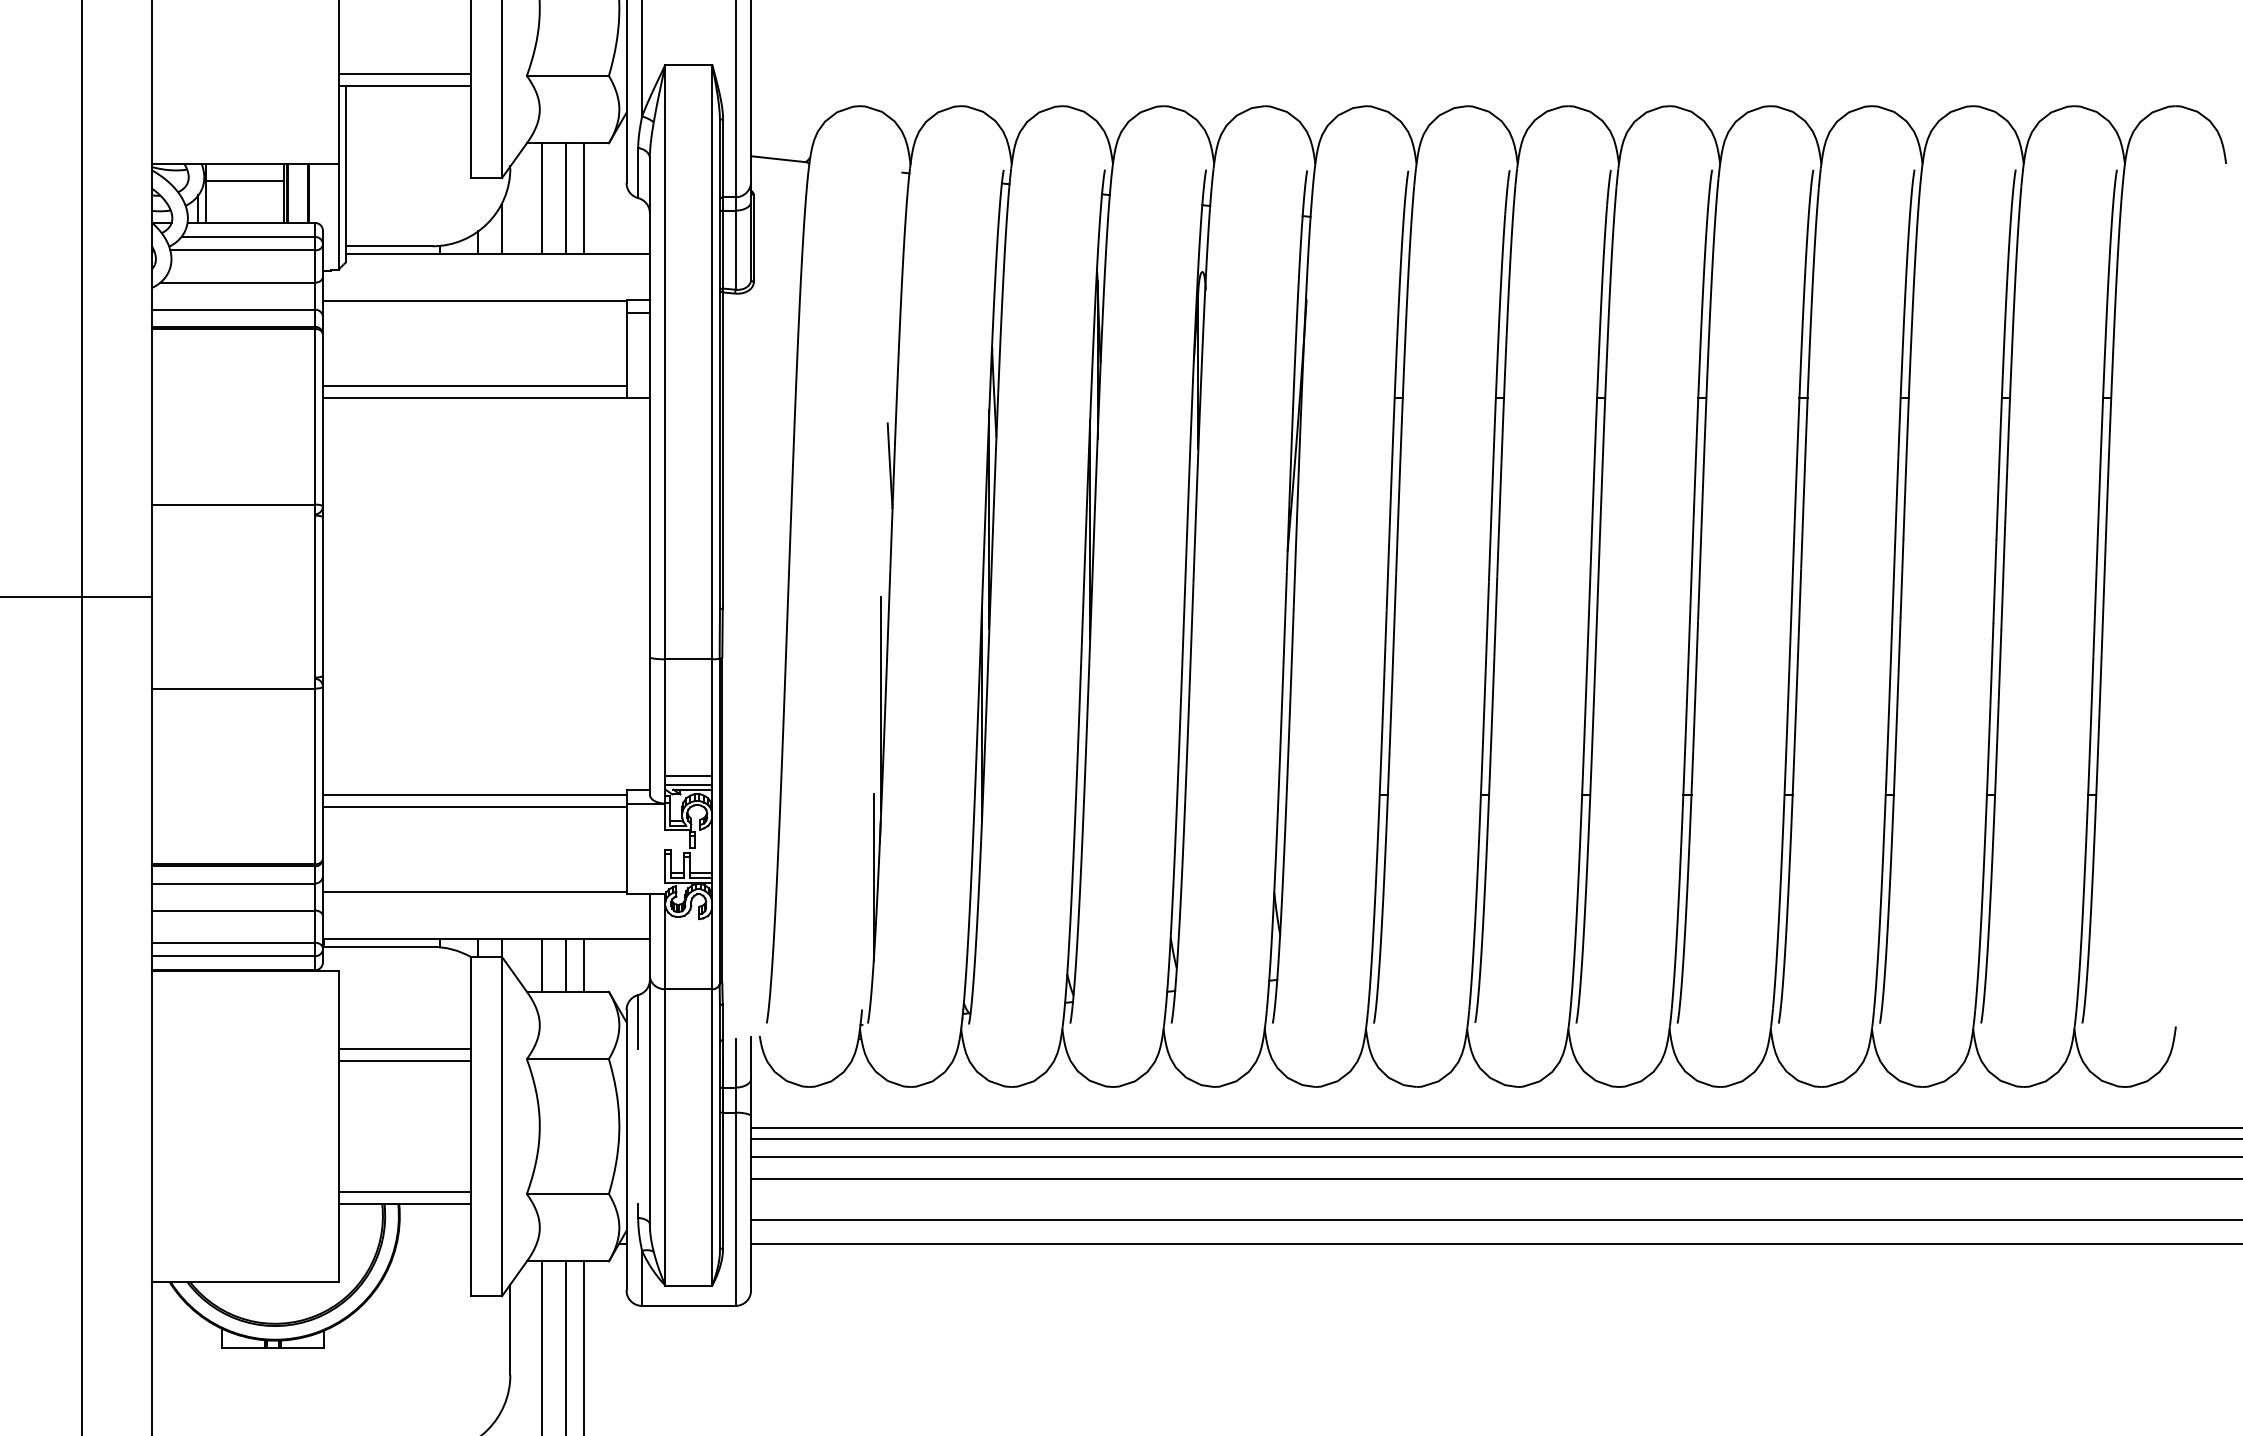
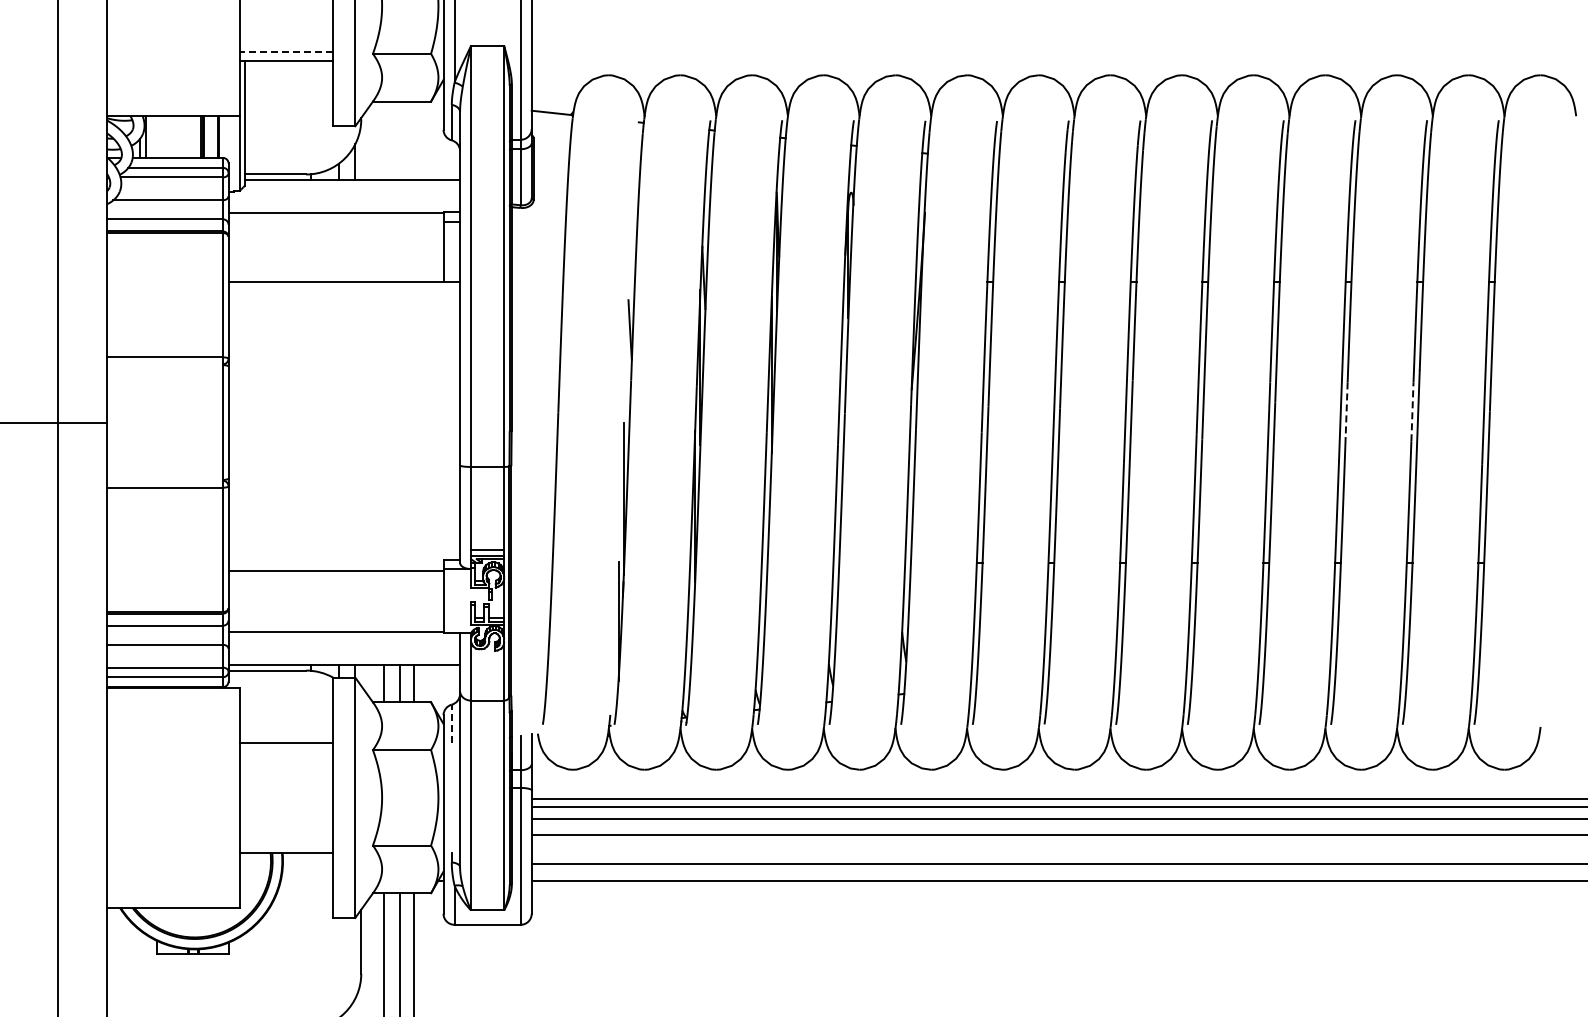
line: (404, 73) -> (286, 52), solid -> dashed
line: (245, 181) -> (173, 128), removed
line: (541, 198) -> (383, 140), removed
line: (565, 198) -> (400, 140), removed
line: (584, 198) -> (413, 140), removed
line: (473, 386) -> (335, 273), removed
line: (1901, 579) -> (1346, 410), solid -> dashed
line: (1995, 581) -> (1412, 411), solid -> dashed
line: (473, 794) -> (335, 562), removed
line: (637, 1021) -> (451, 723), solid -> dashed
line: (404, 1061) -> (286, 751), removed
line: (404, 1191) -> (286, 843), removed

